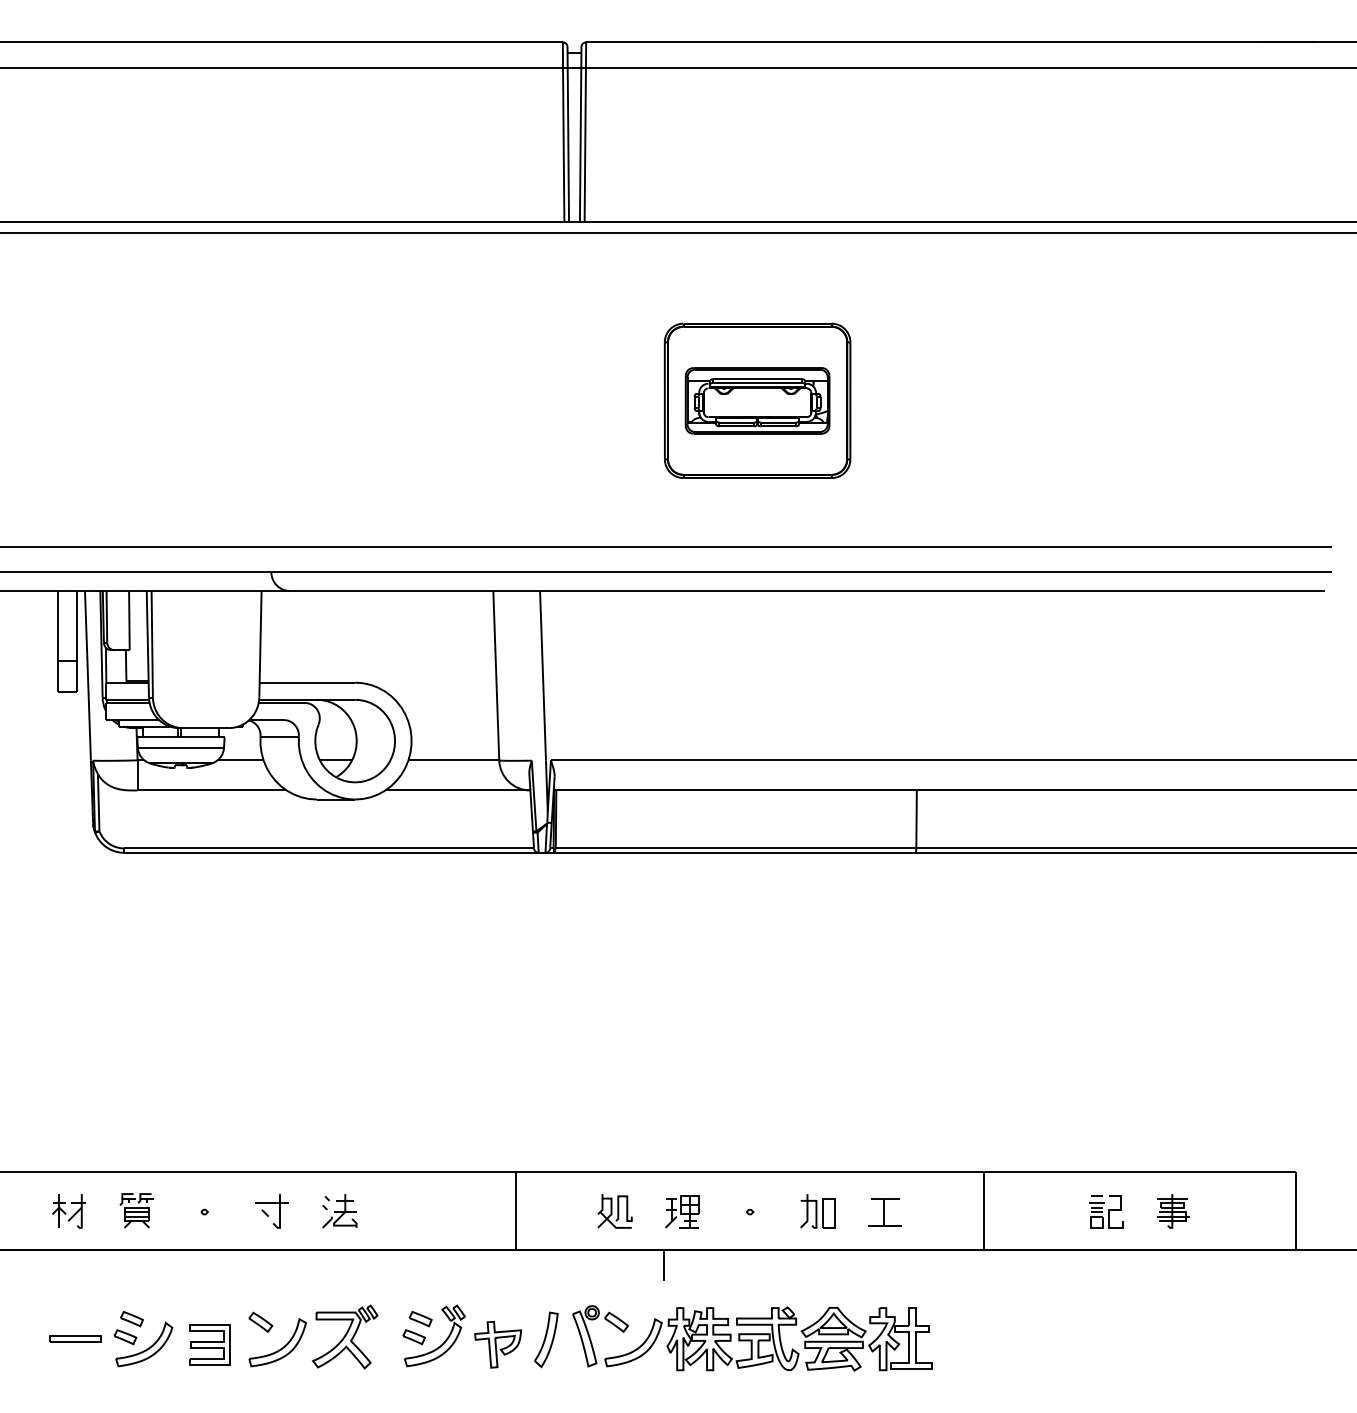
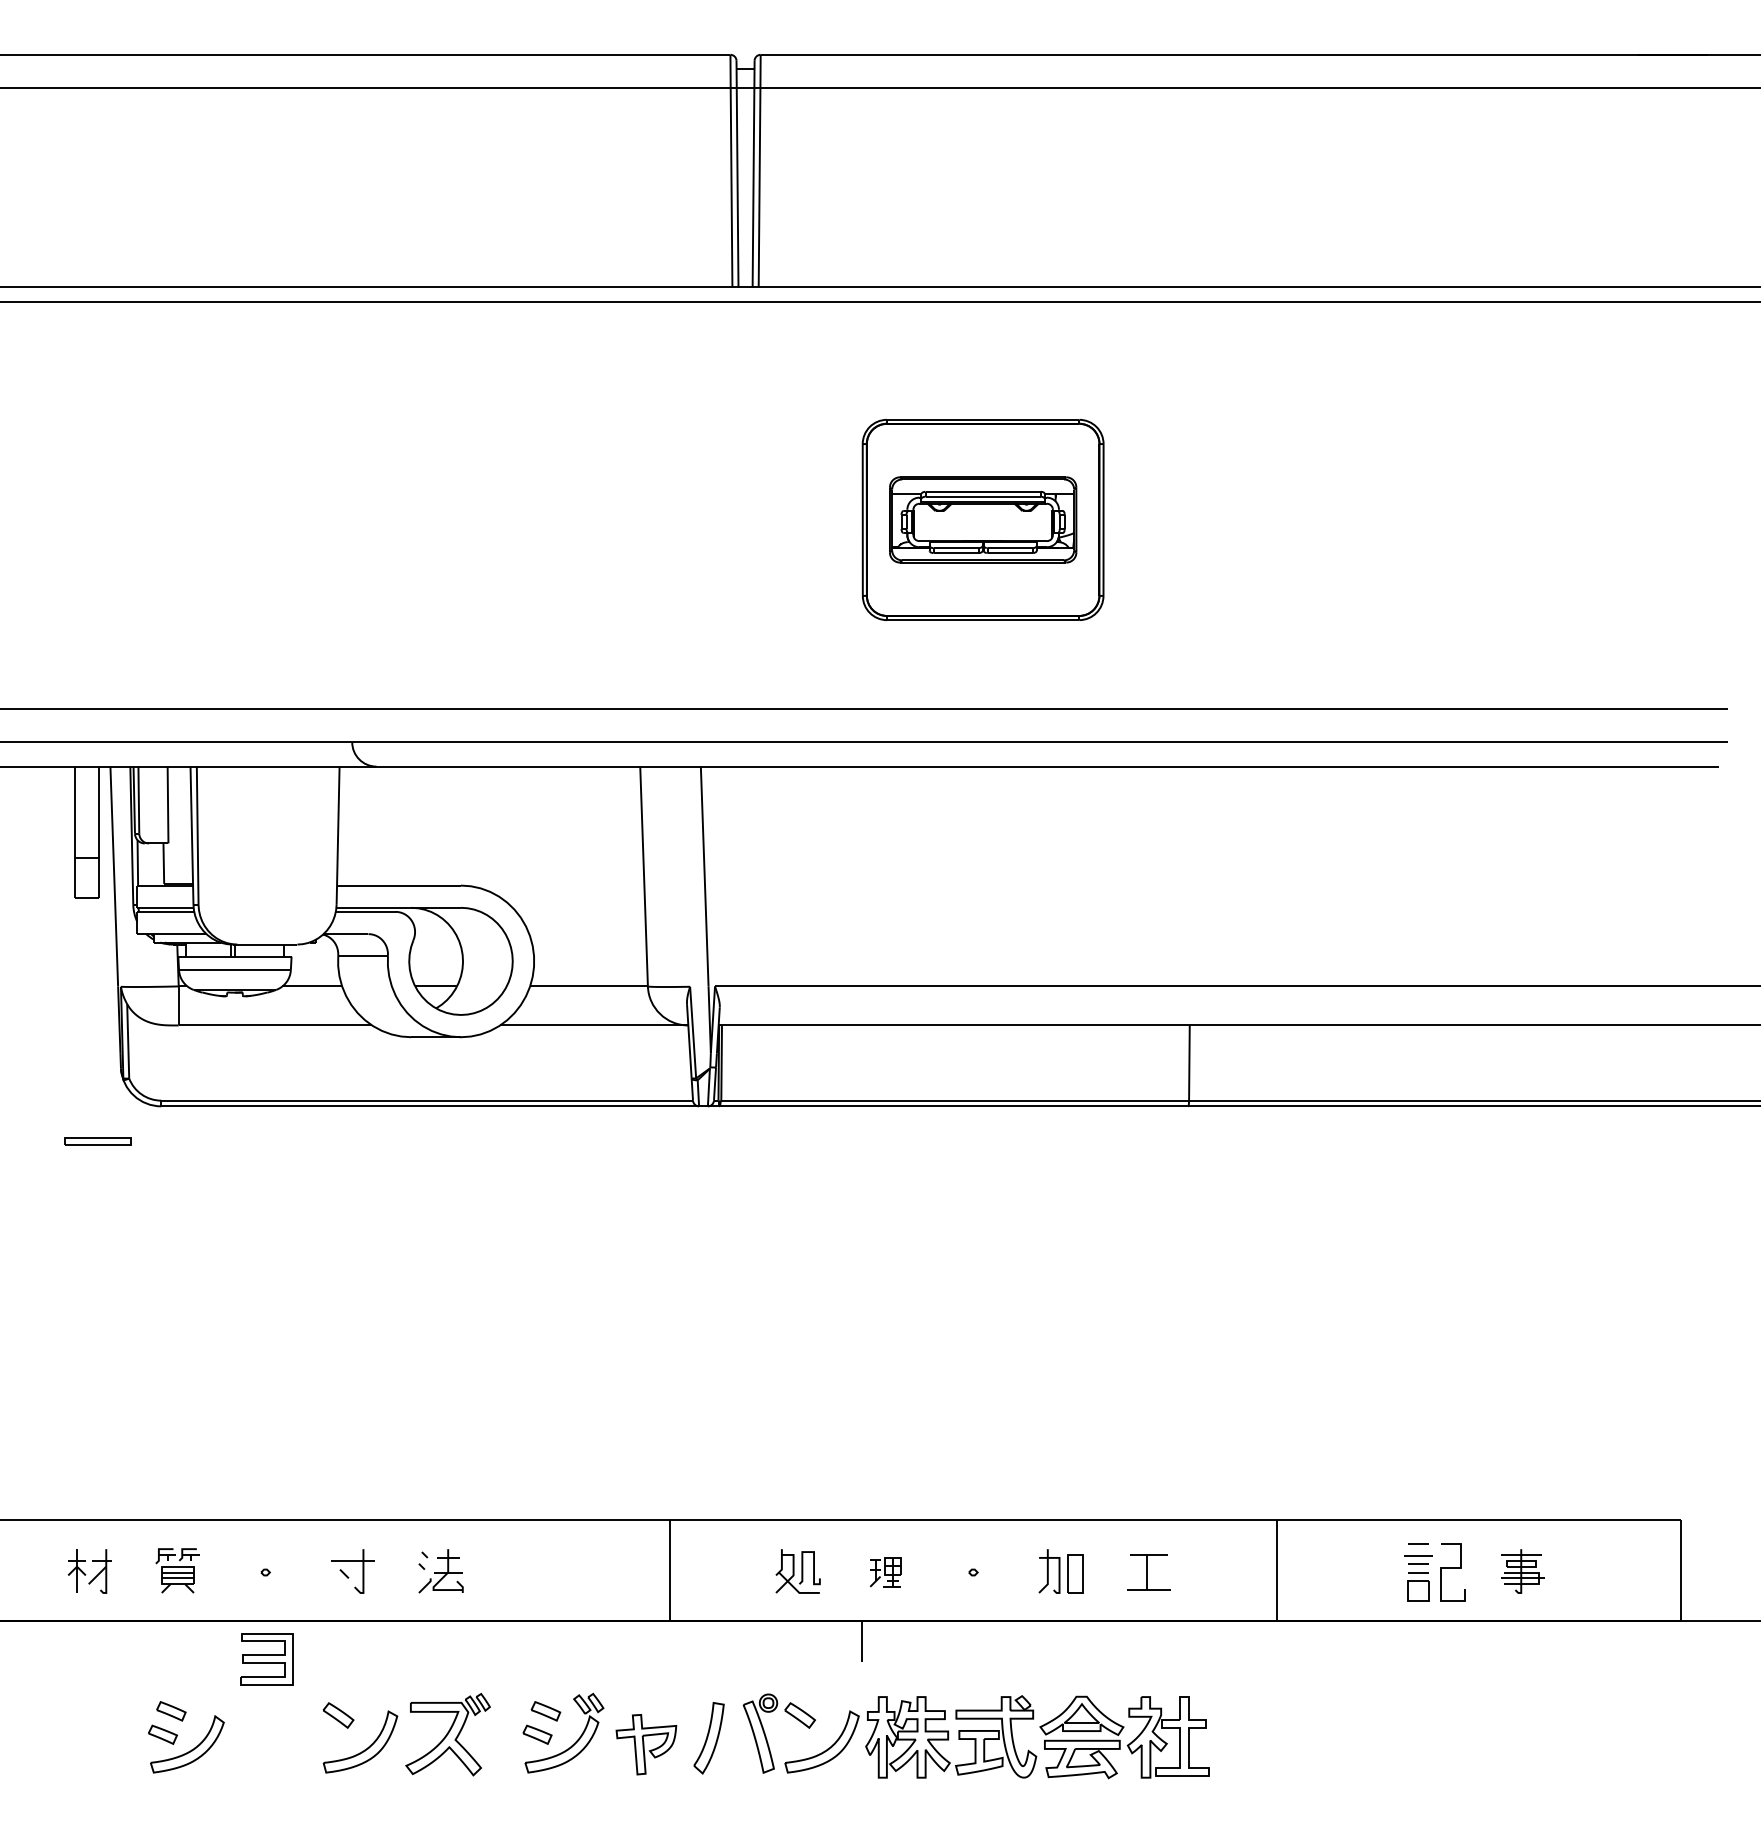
part: (682, 1211) -> (885, 1571), size x0.7
part: (1106, 1211) -> (1435, 1571), size x1.4
part: (75, 1338) -> (98, 1140), moved
part: (209, 1344) -> (266, 1658), moved

